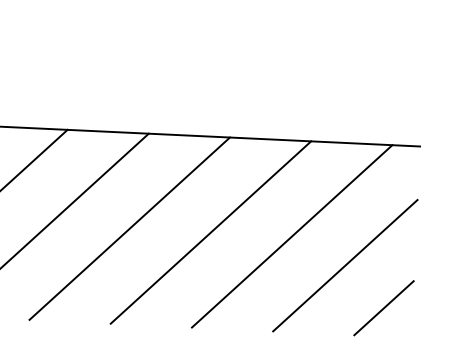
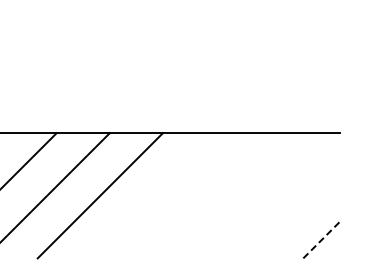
line: (129, 228) -> (153, 195), removed
line: (210, 232) -> (206, 195), removed
line: (291, 235) -> (259, 195), removed
line: (345, 266) -> (295, 213), removed
line: (384, 307) -> (322, 239), solid -> dashed

